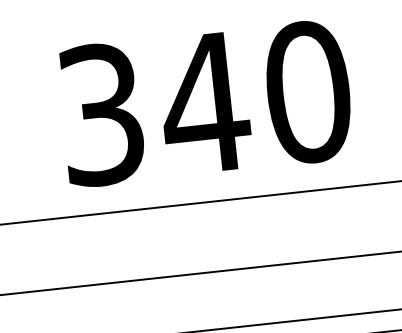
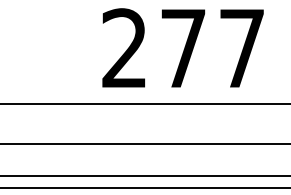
text: (204, 103) -> (183, 48), 340 -> 277

